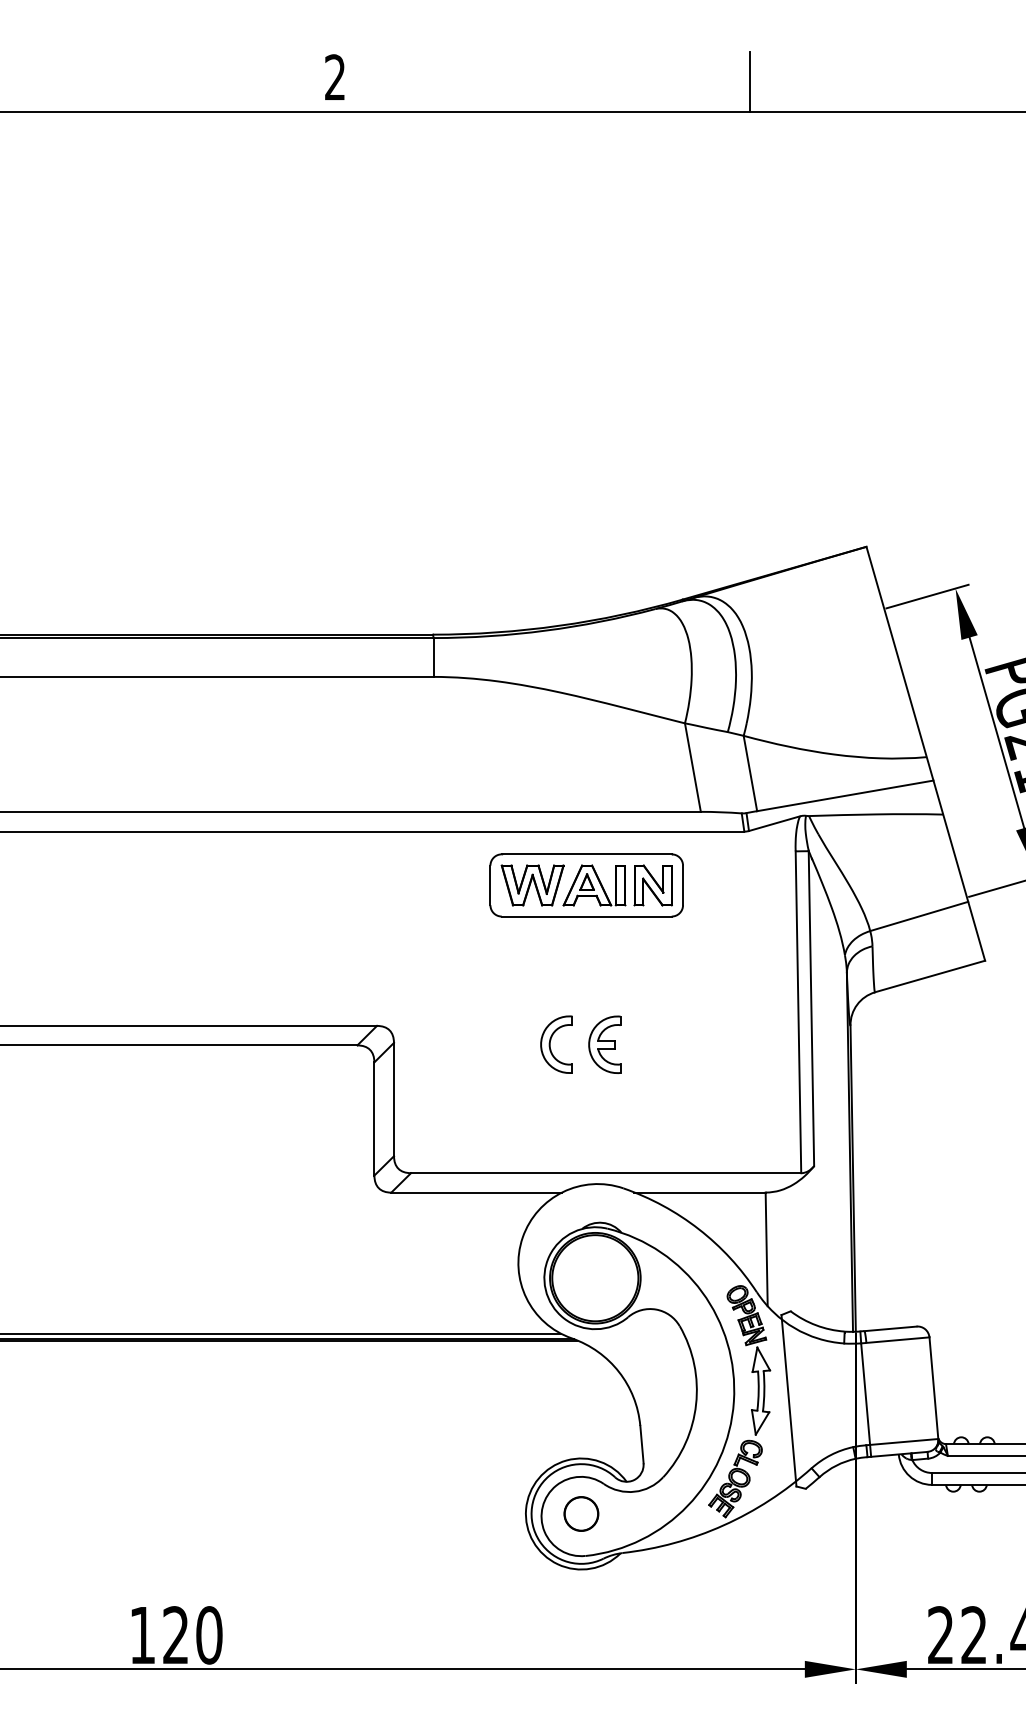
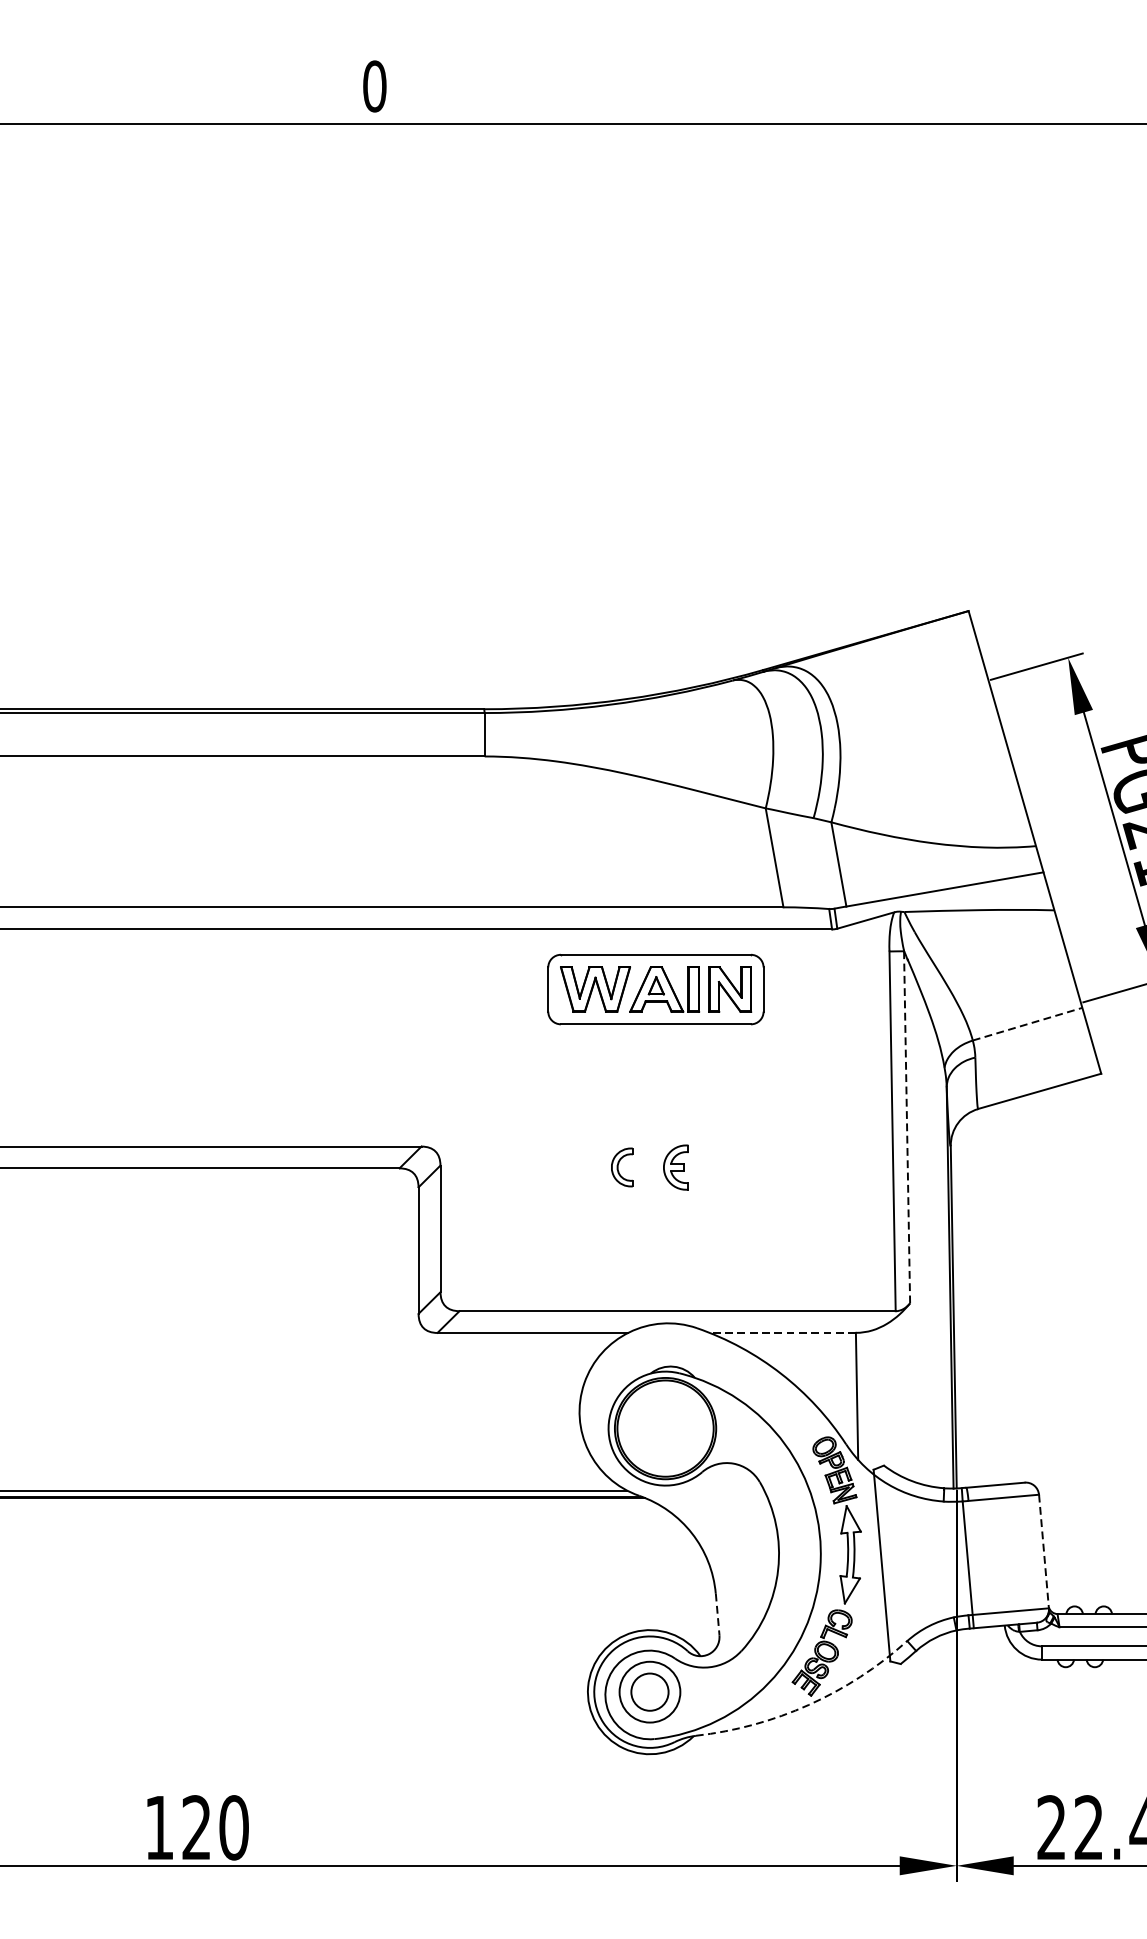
text: (334, 77) -> (373, 86), 2 -> 0
line: (750, 81) -> (838, 90), removed
line: (919, 916) -> (1027, 1024), solid -> dashed
line: (811, 1008) -> (907, 1127), solid -> dashed
part: (556, 1044) -> (622, 1167), size x0.6
part: (604, 1044) -> (675, 1167), size x0.7
line: (699, 1192) -> (781, 1332), solid -> dashed
line: (934, 1390) -> (1044, 1554), solid -> dashed
line: (641, 1444) -> (717, 1614), solid -> dashed
circle: (581, 1514) -> (650, 1692), size x1.6
arc: (723, 1525) -> (808, 1705), solid -> dashed

